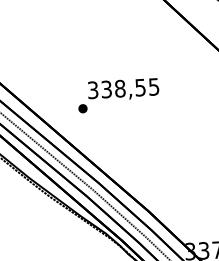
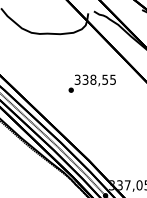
text: (117, 95) -> (91, 83), moved

